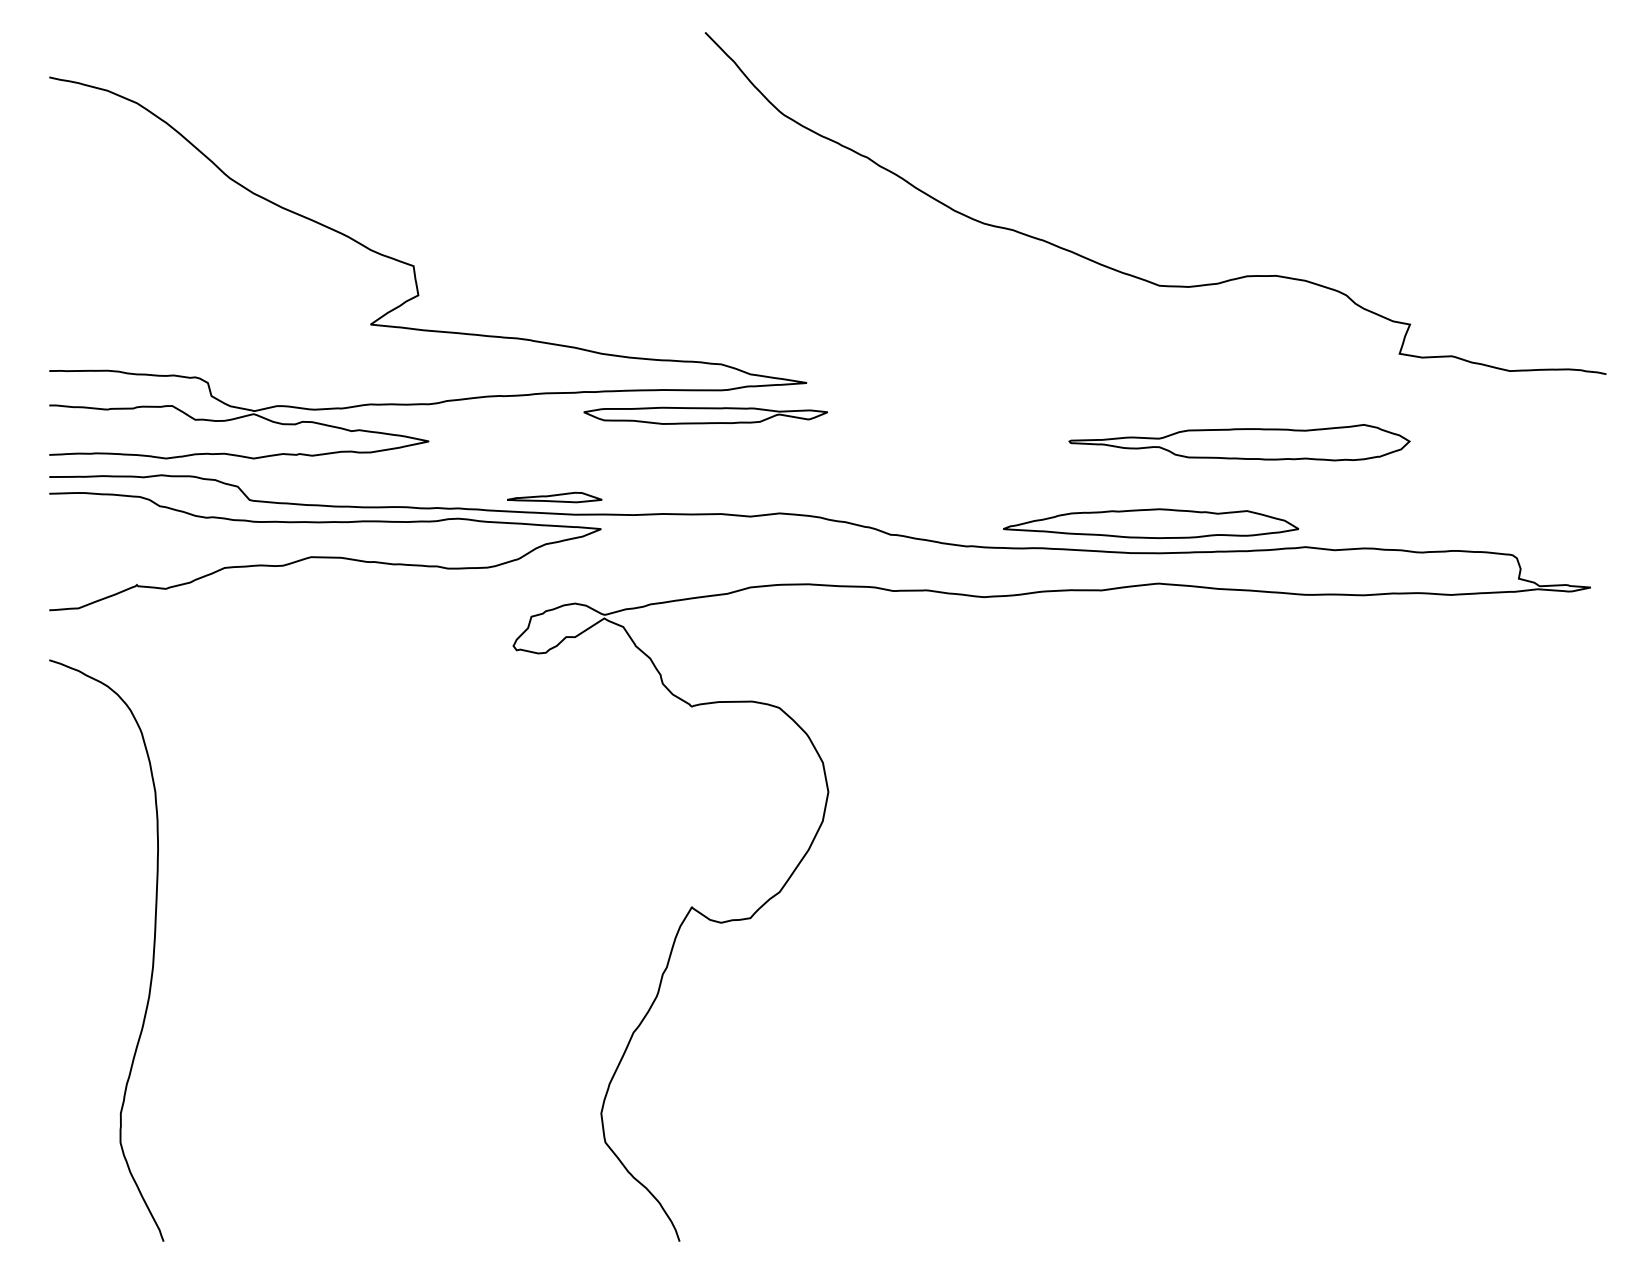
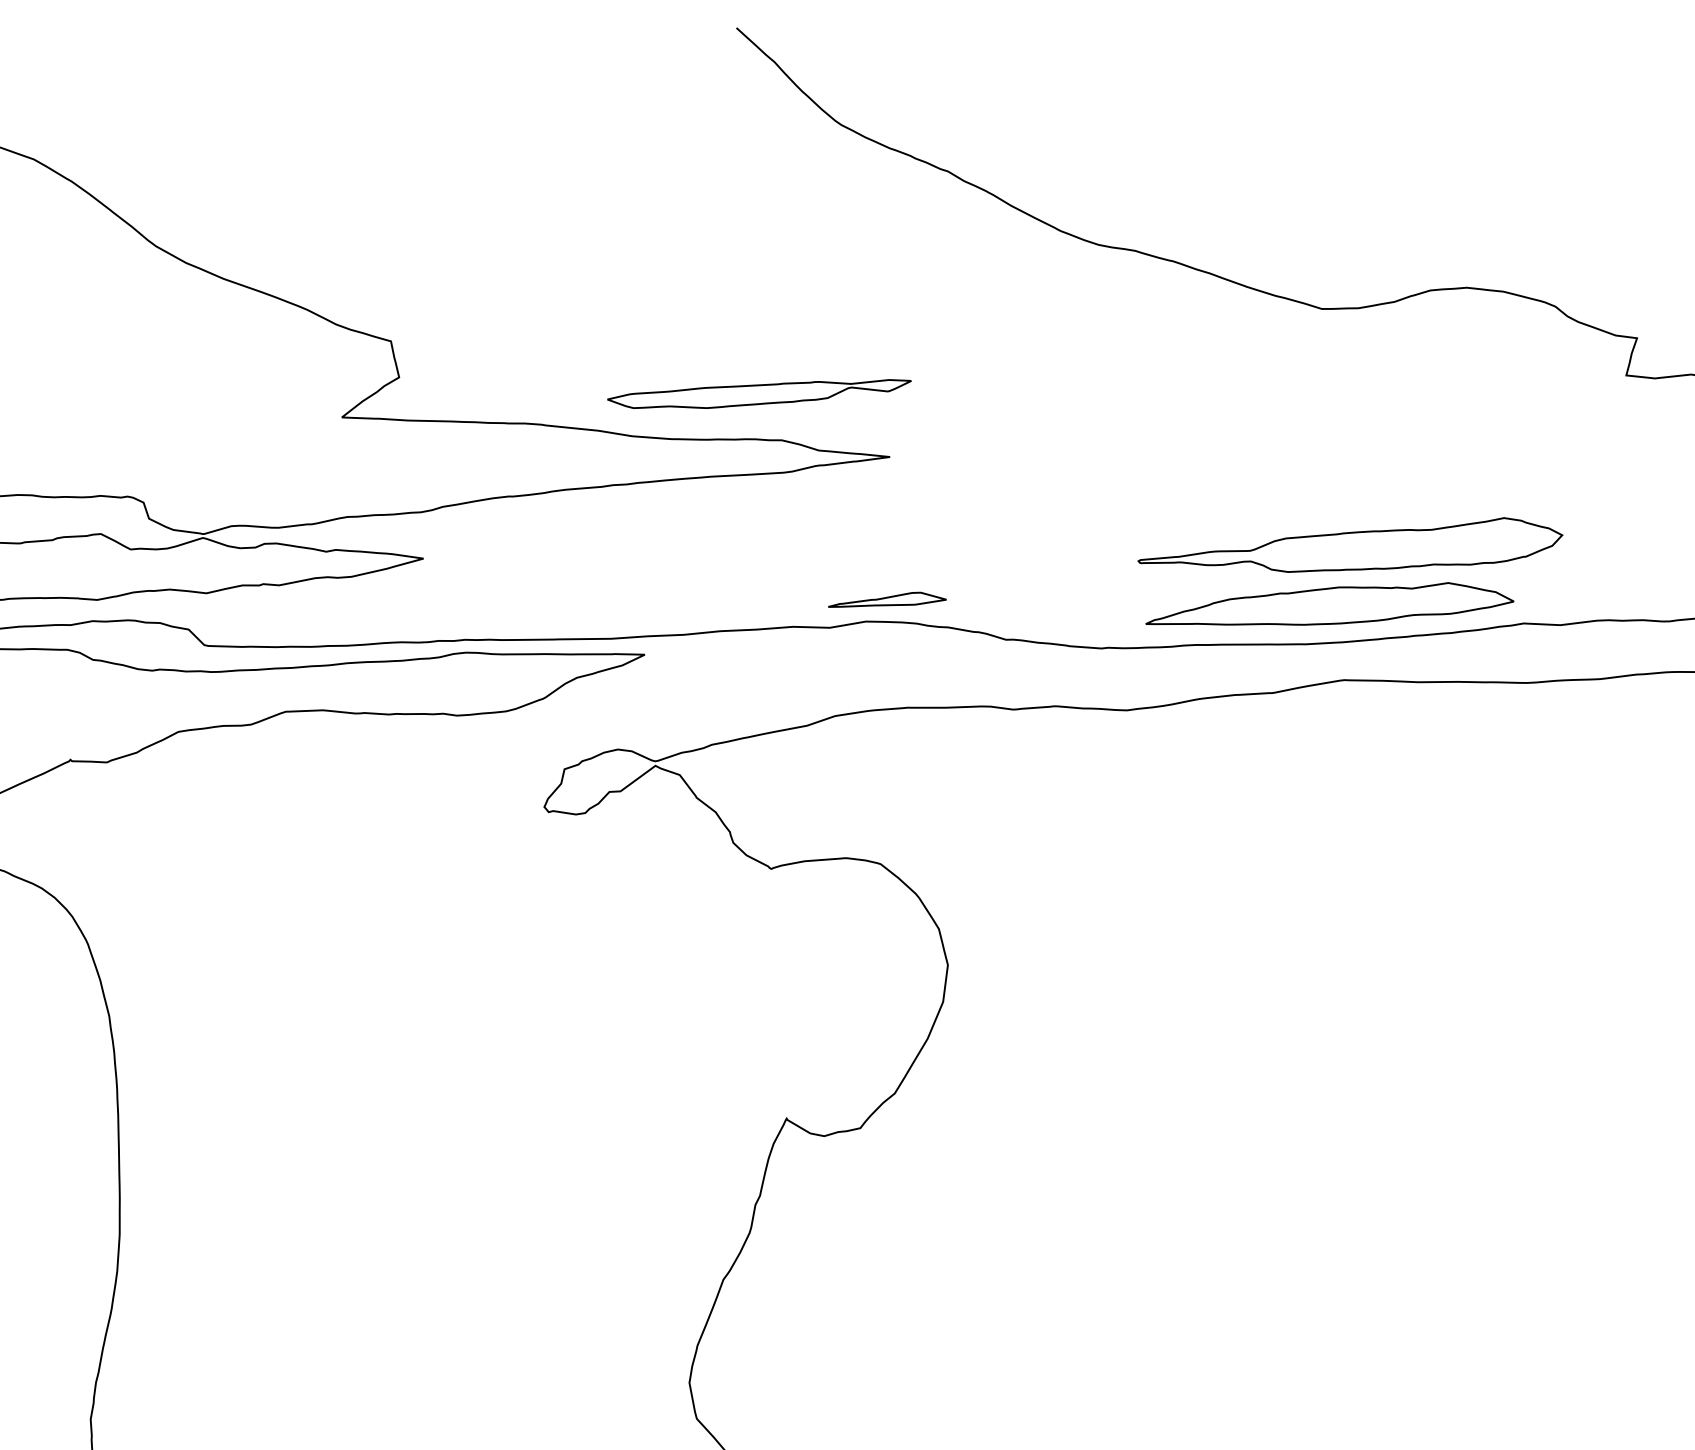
part: (705, 415) -> (759, 394), moved
part: (1239, 442) -> (1350, 549), moved
part: (554, 497) -> (886, 600), moved

